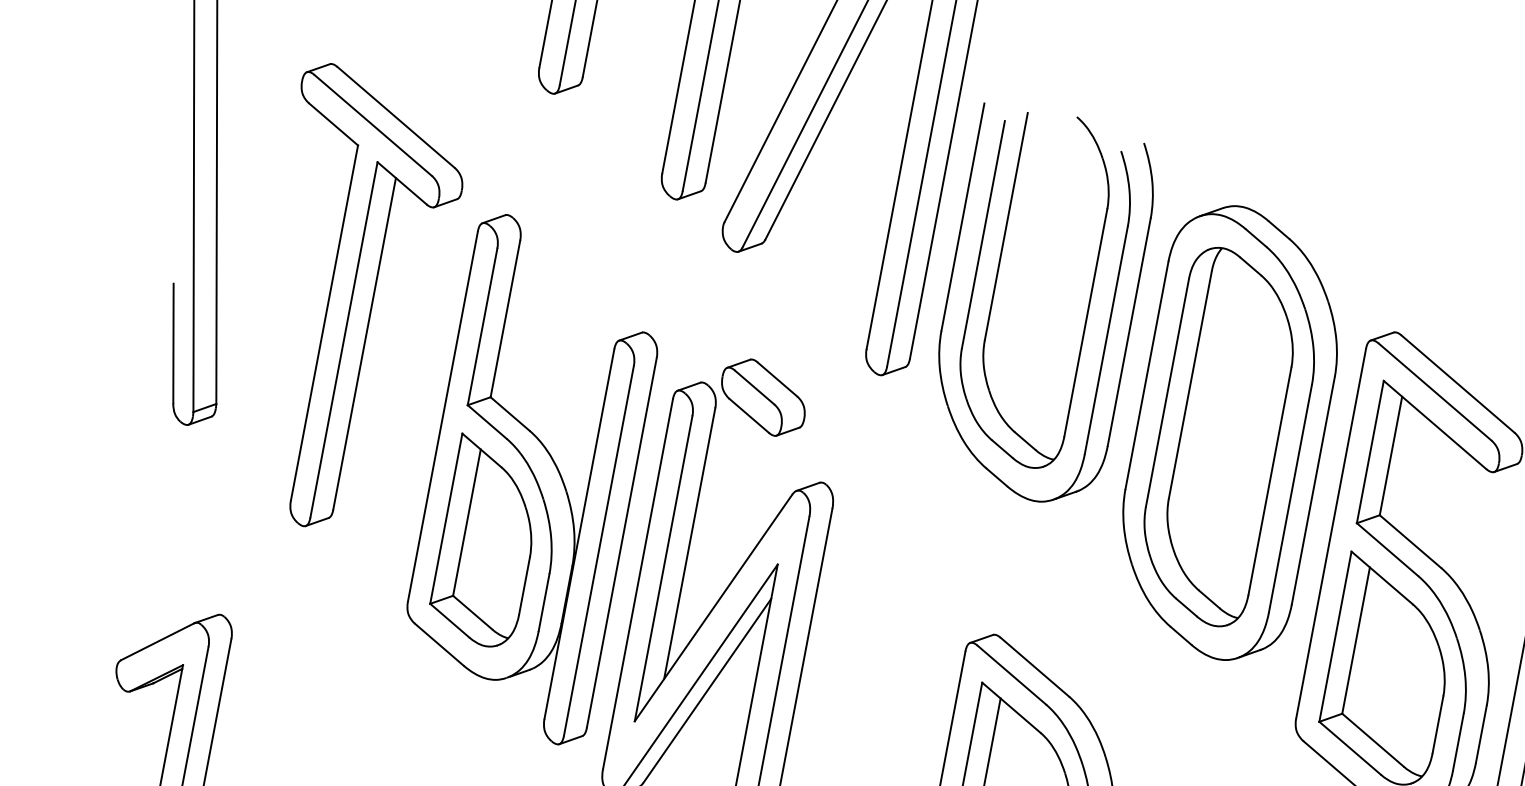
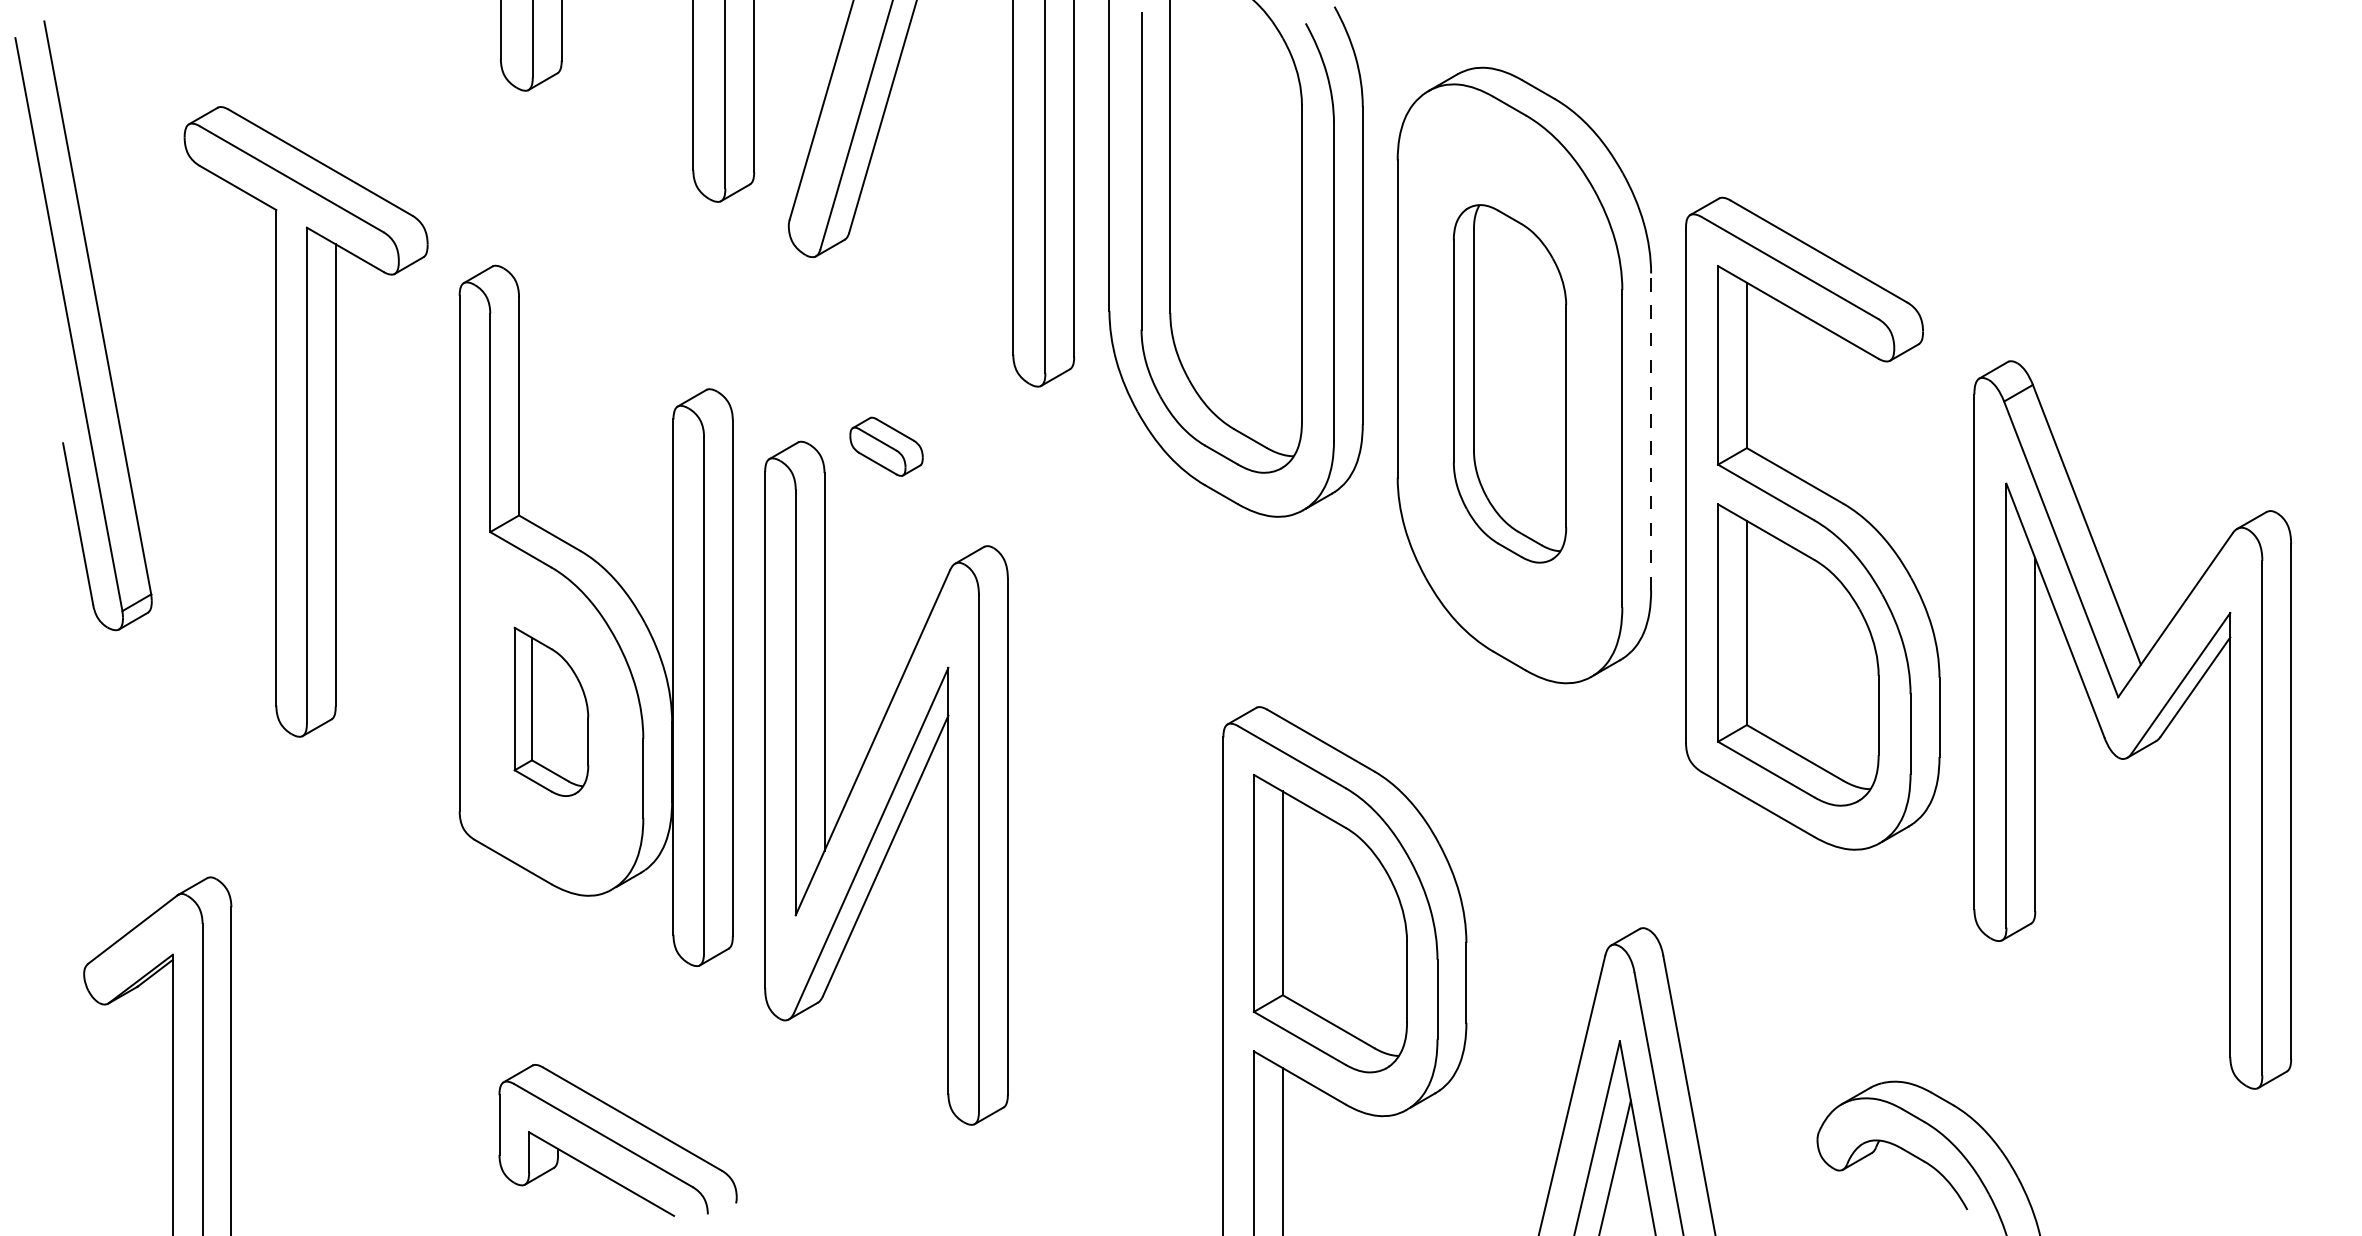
part: (763, 397) -> (886, 446), size x0.6
part: (1218, 436) -> (1509, 383), size x0.7
line: (1313, 491) -> (1651, 432), solid -> dashed
part: (487, 542) -> (551, 711), size x0.6

